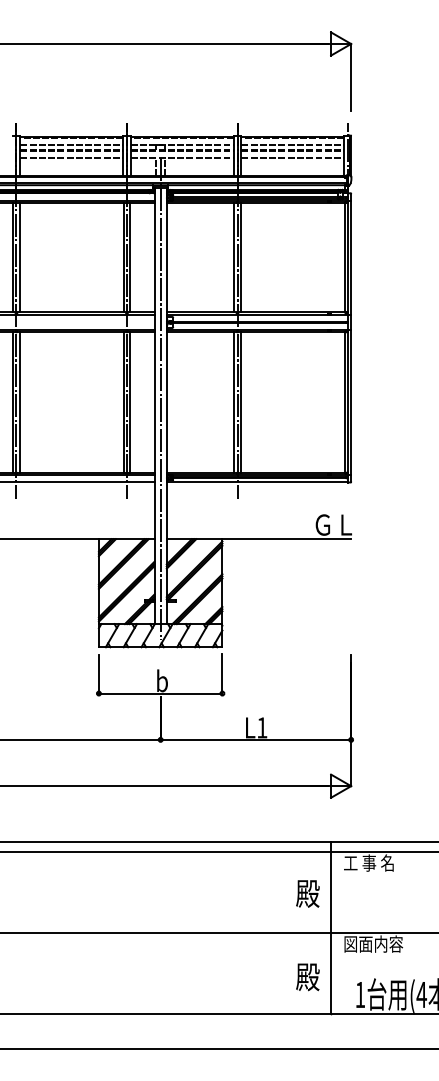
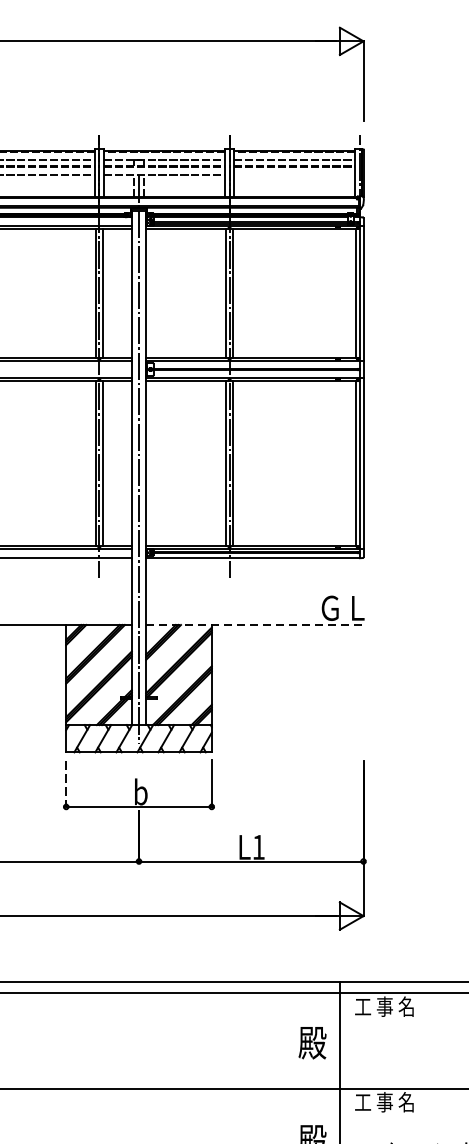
line: (292, 157) -> (294, 175), removed
line: (259, 539) -> (255, 625), solid -> dashed
line: (98, 674) -> (65, 784), solid -> dashed
text: (373, 943) -> (389, 1101), 図面内容 -> 工 事 名

